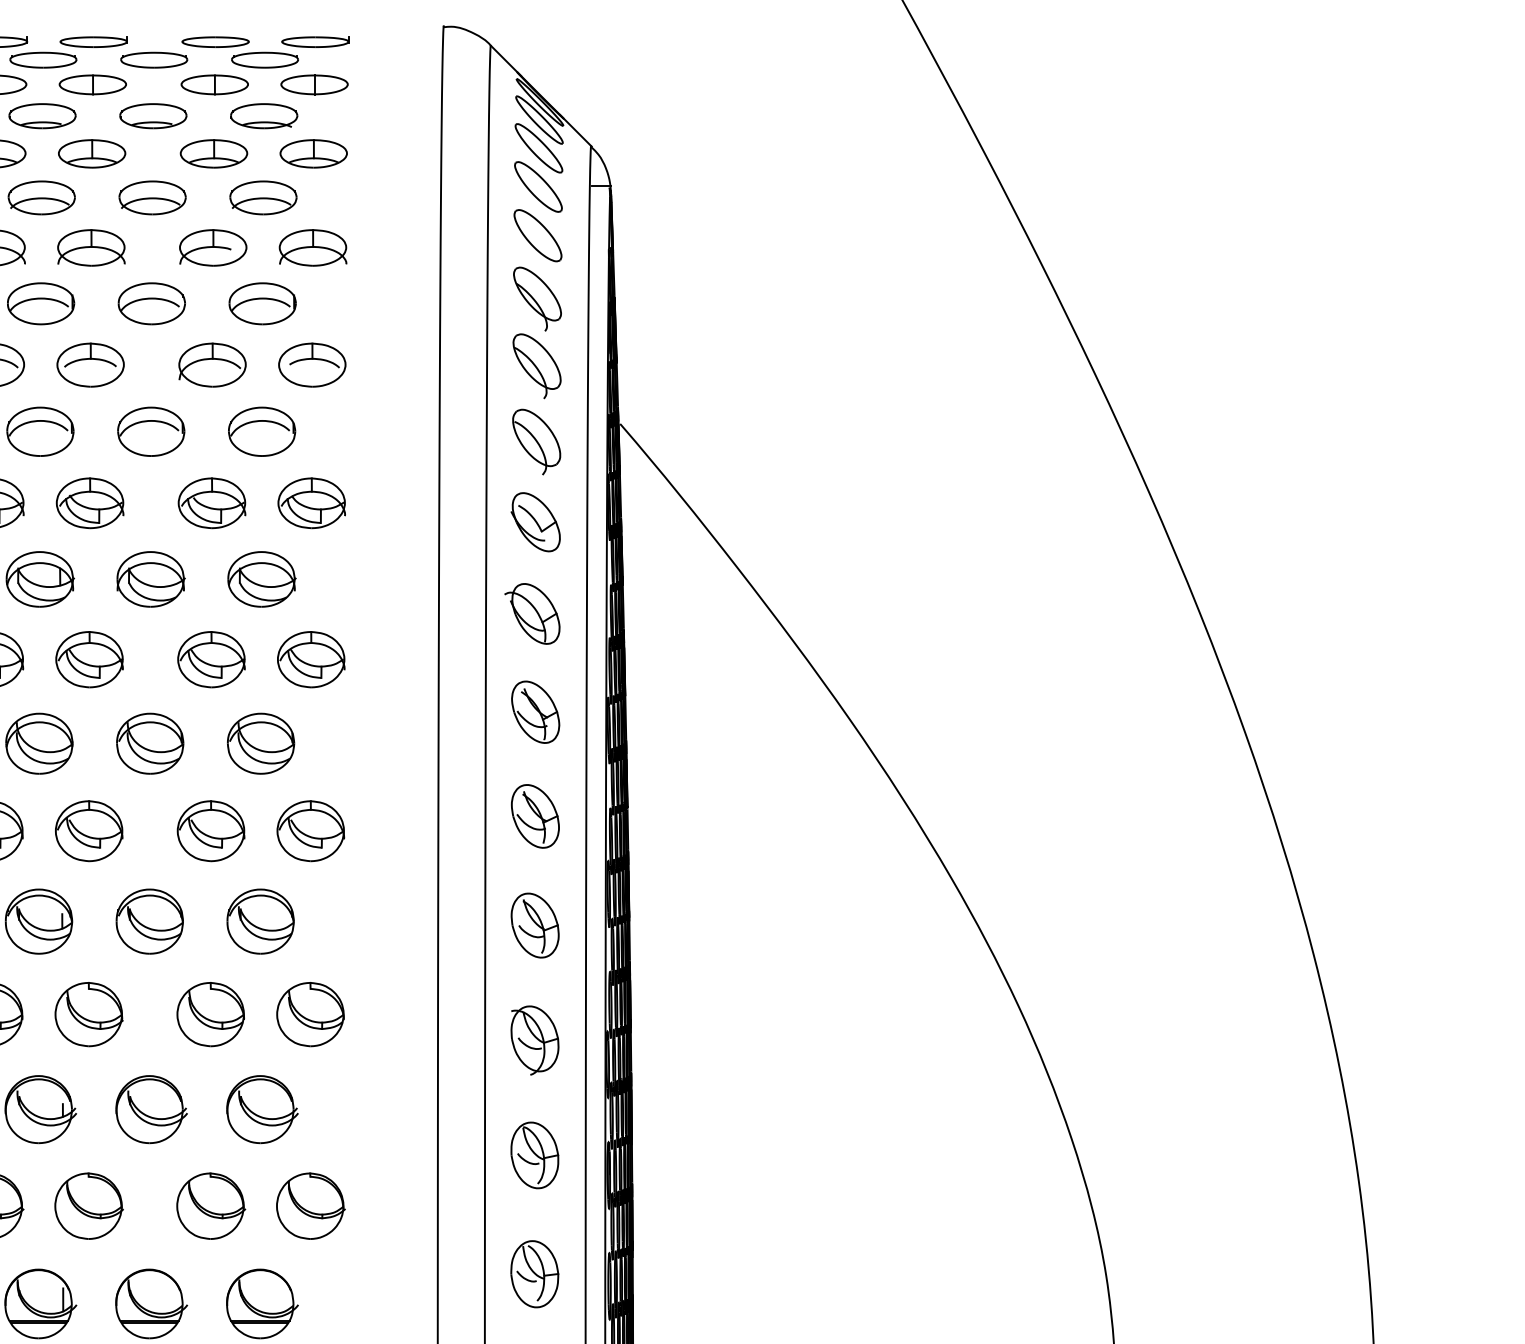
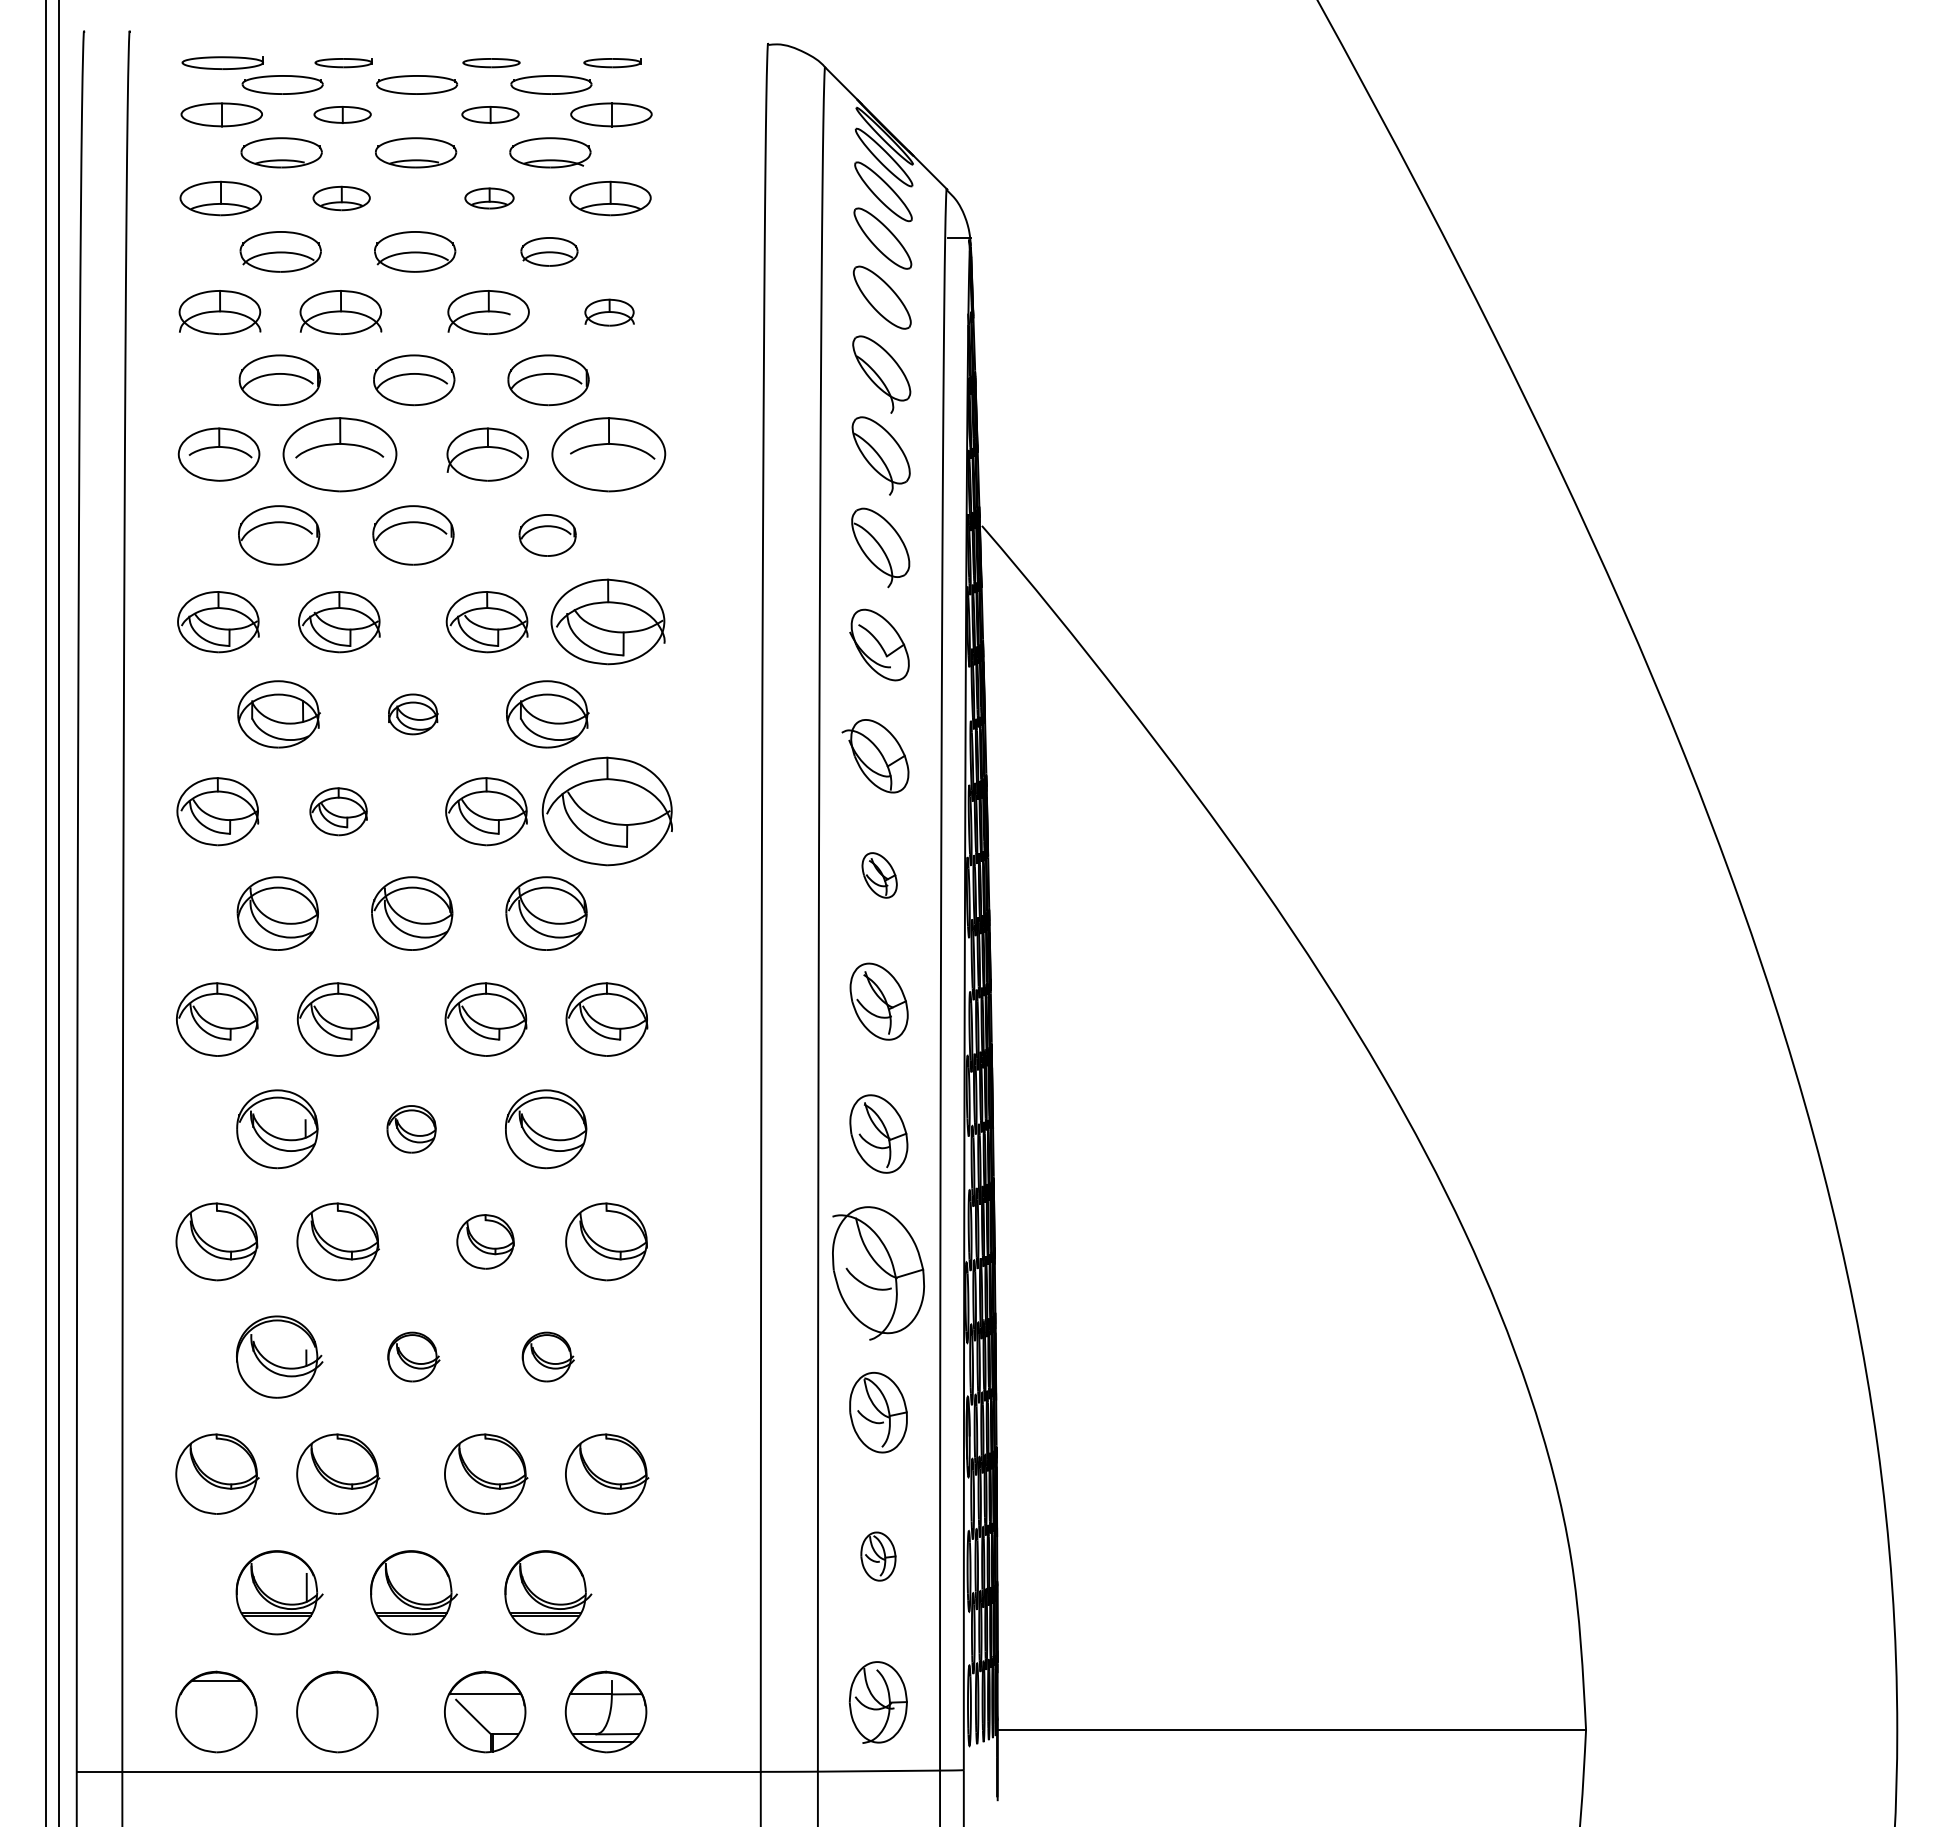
part: (93, 41) -> (343, 62), size x0.7
part: (215, 41) -> (491, 62), size x0.7
part: (315, 41) -> (612, 62), size x0.7
part: (92, 84) -> (342, 114), size x0.7
part: (214, 84) -> (490, 114), size x0.7
part: (91, 153) -> (341, 198), size x0.7
part: (213, 153) -> (489, 198), size x0.6
part: (263, 197) -> (549, 251), size x0.7
part: (312, 247) -> (609, 312), size x0.6
part: (90, 365) -> (339, 454), size x1.4
part: (312, 365) -> (608, 454), size x1.4
part: (261, 431) -> (547, 535), size x0.7
part: (311, 503) -> (607, 622), size x1.4
part: (151, 579) -> (413, 714), size x0.6
part: (89, 659) -> (338, 811), size x0.7
part: (311, 659) -> (607, 811), size x1.6
part: (535, 712) -> (879, 875), size x0.6
part: (149, 921) -> (411, 1129), size x0.6
part: (210, 1014) -> (485, 1241), size x0.7
part: (534, 1040) -> (878, 1273), size x1.6
part: (151, 1109) -> (413, 1356), size x0.6
part: (262, 1109) -> (548, 1356), size x0.6
part: (534, 1274) -> (878, 1556), size x0.6

